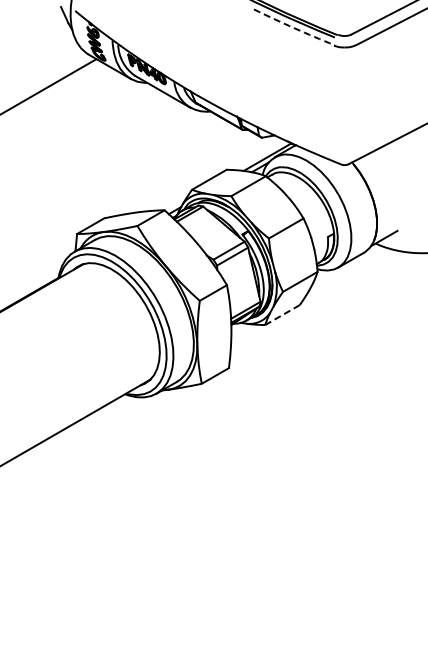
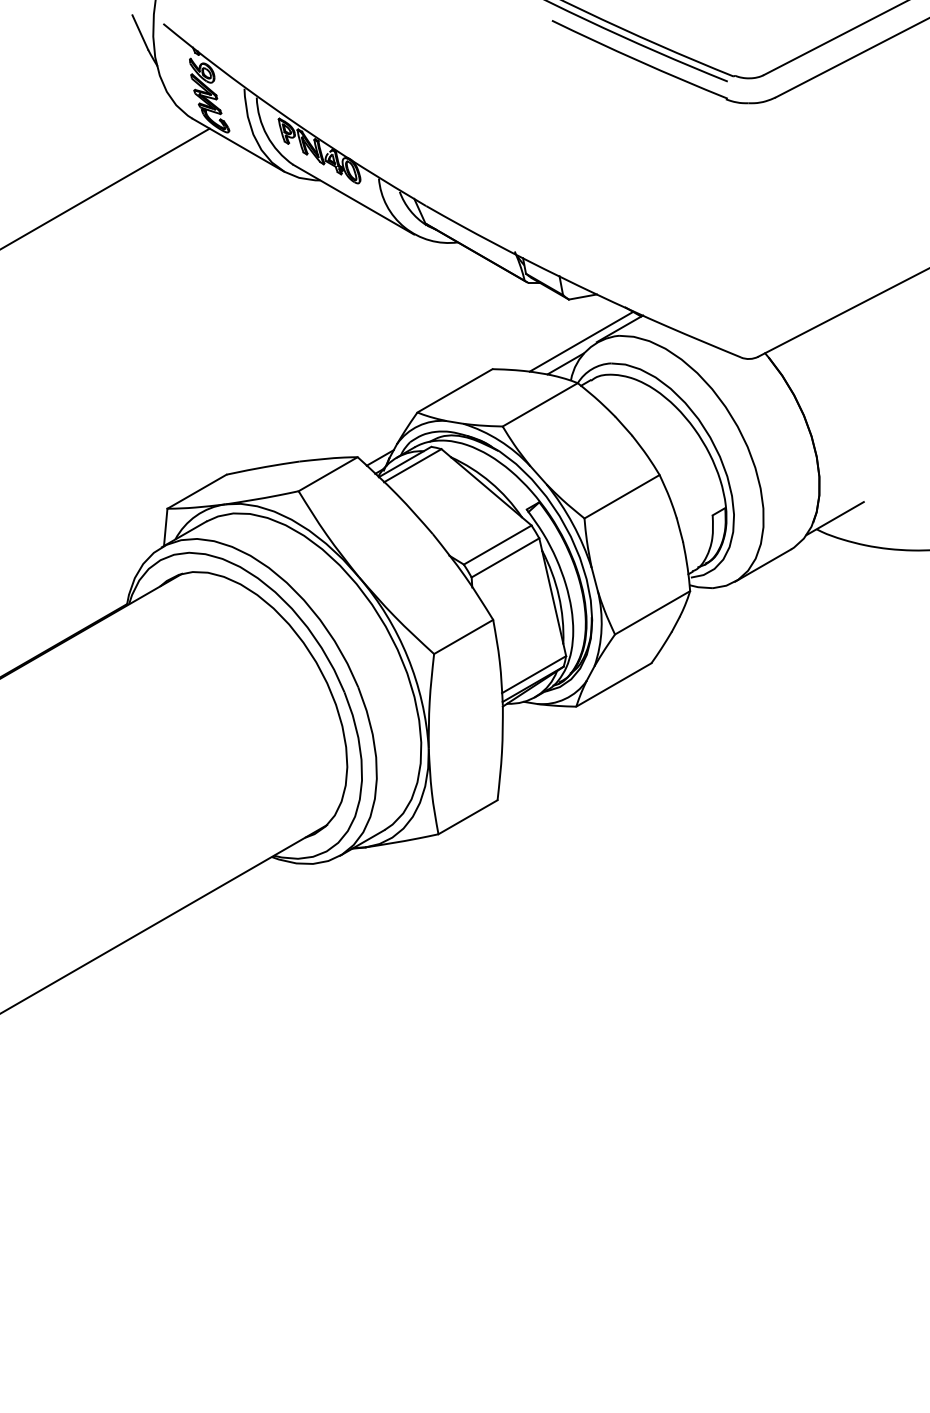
arc: (294, 28) -> (639, 62), dashed -> solid
line: (282, 315) -> (613, 685), dashed -> solid

